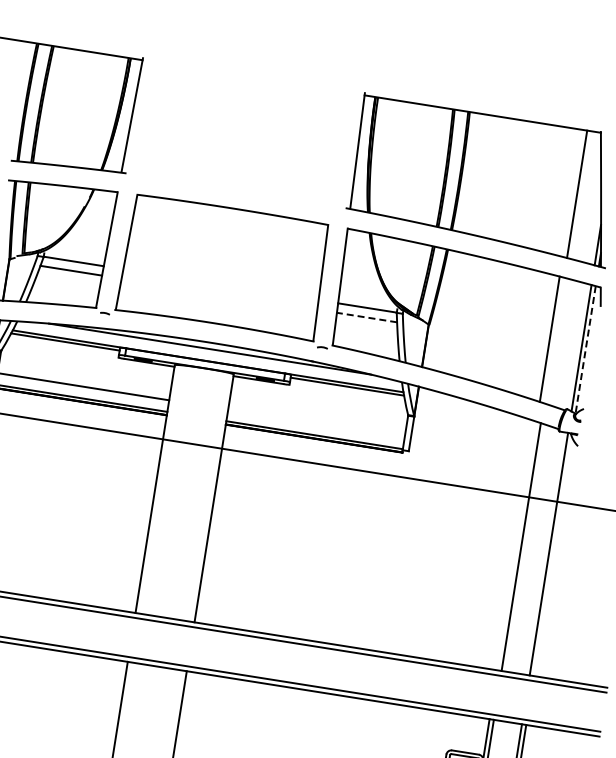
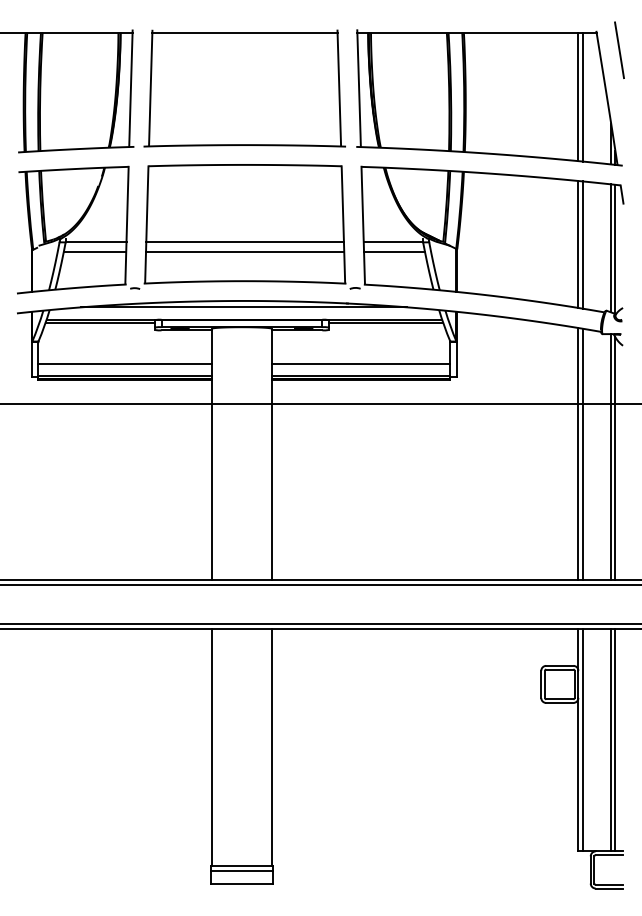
part: (244, 132) -> (244, 88), added
line: (573, 193) -> (578, 96), added
line: (220, 285) -> (244, 242), added
line: (219, 294) -> (245, 251), added
line: (366, 317) -> (393, 251), dashed -> solid
line: (553, 339) -> (582, 244), added
line: (585, 350) -> (615, 249), dashed -> solid
line: (315, 423) -> (360, 364), added
line: (517, 545) -> (578, 453), added
line: (552, 556) -> (615, 458), added

